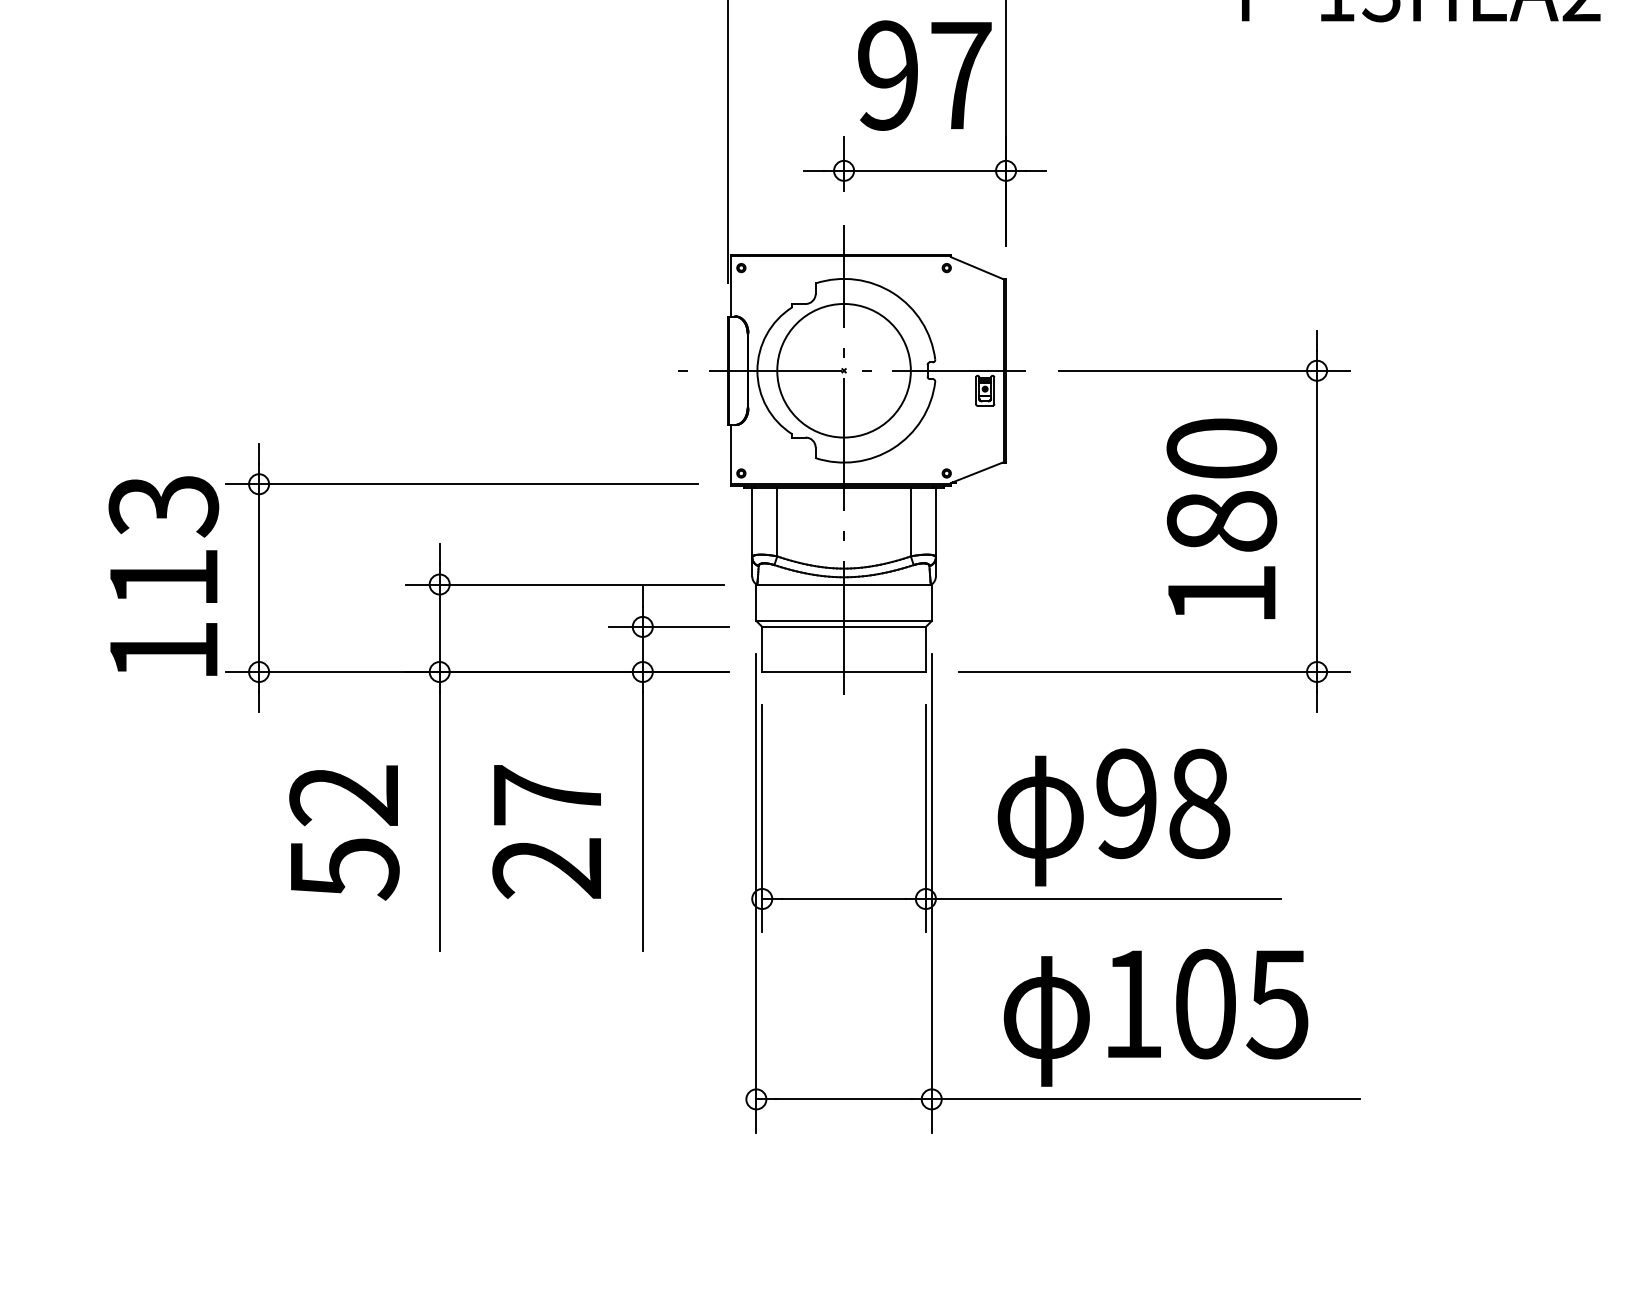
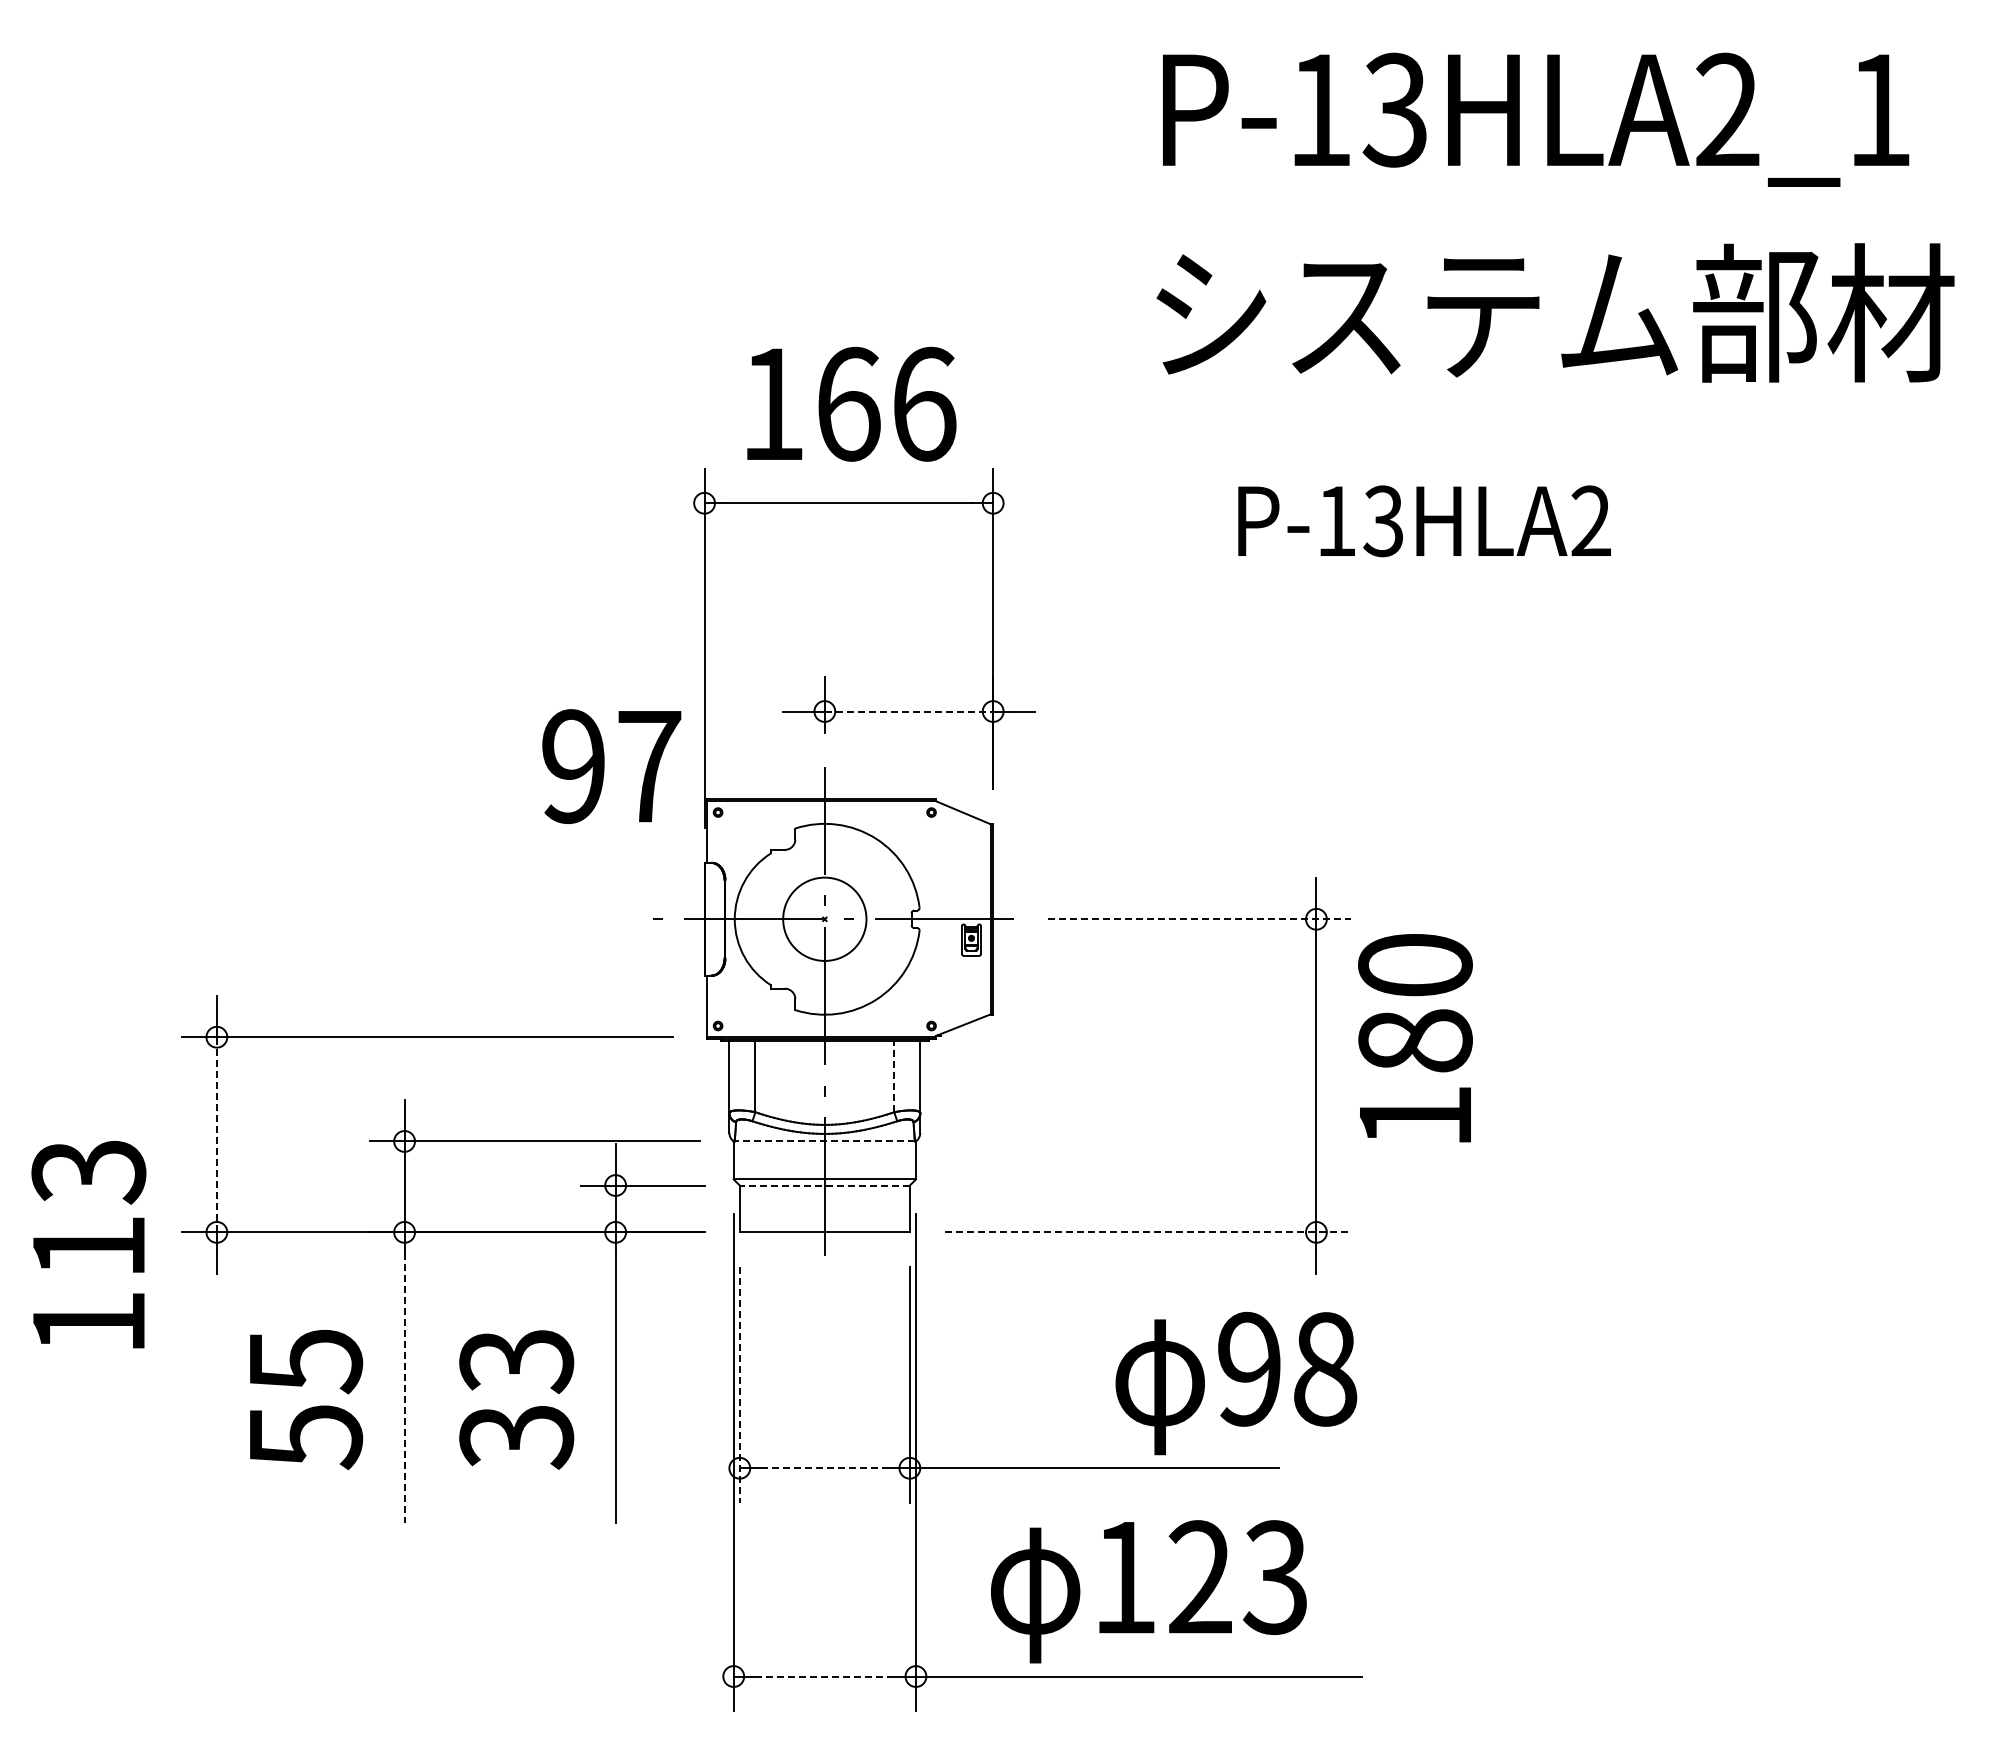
text: (924, 75) -> (611, 766), moved
line: (925, 170) -> (909, 711), solid -> dashed
circle: (843, 370) -> (824, 918), size x0.6
line: (1205, 370) -> (1200, 919), solid -> dashed
text: (1221, 519) -> (1415, 1038), moved
line: (911, 522) -> (894, 1076), solid -> dashed
text: (163, 575) -> (88, 1244), moved
line: (258, 577) -> (216, 1134), solid -> dashed
line: (843, 584) -> (824, 1141), solid -> dashed
line: (843, 626) -> (824, 1185), solid -> dashed
line: (1155, 672) -> (1148, 1232), solid -> dashed
text: (344, 796) -> (305, 1361), 52 -> 55
text: (1114, 817) -> (1236, 1383), moved
line: (761, 819) -> (739, 1385), solid -> dashed
line: (439, 821) -> (404, 1387), solid -> dashed
text: (547, 832) -> (516, 1399), 27 -> 33
line: (844, 899) -> (825, 1468), solid -> dashed
text: (1241, 1004) -> (1237, 1577), 105 -> 123
line: (844, 1099) -> (825, 1676), solid -> dashed

